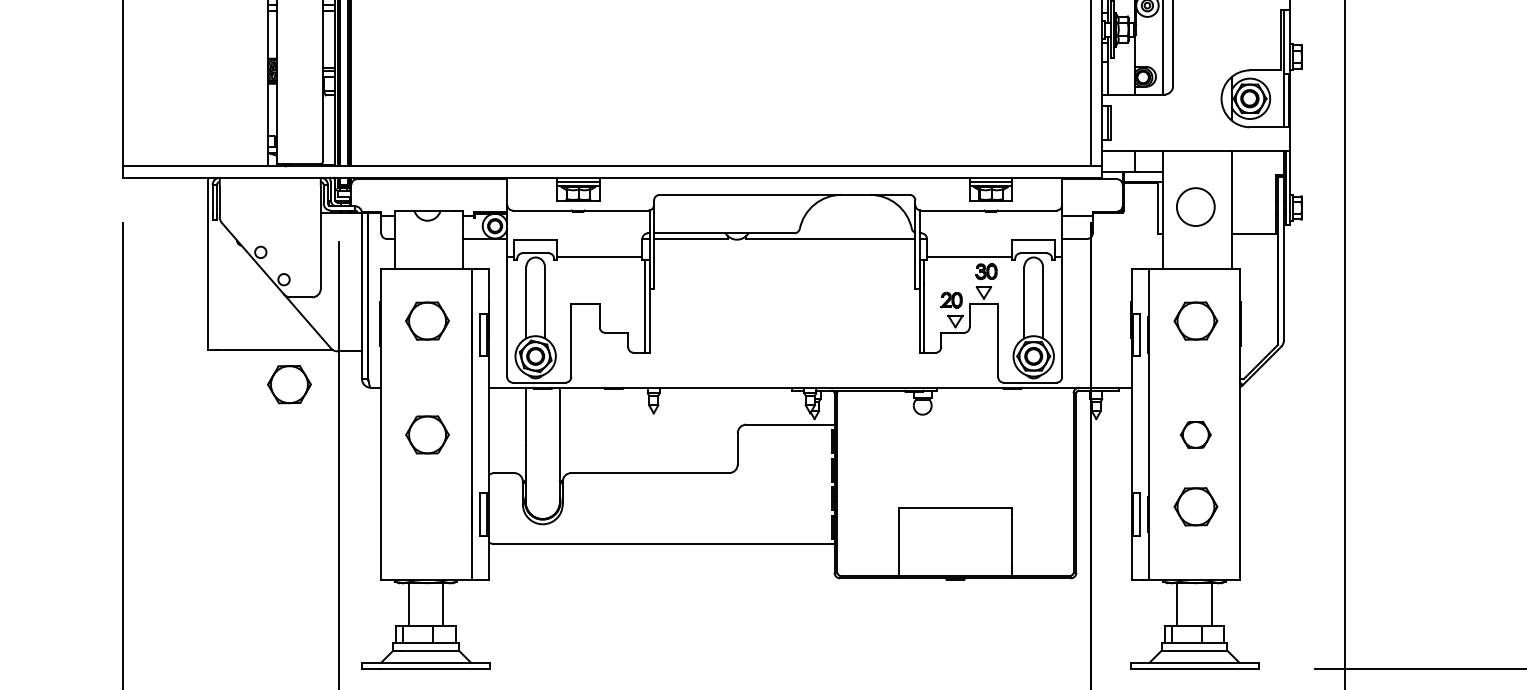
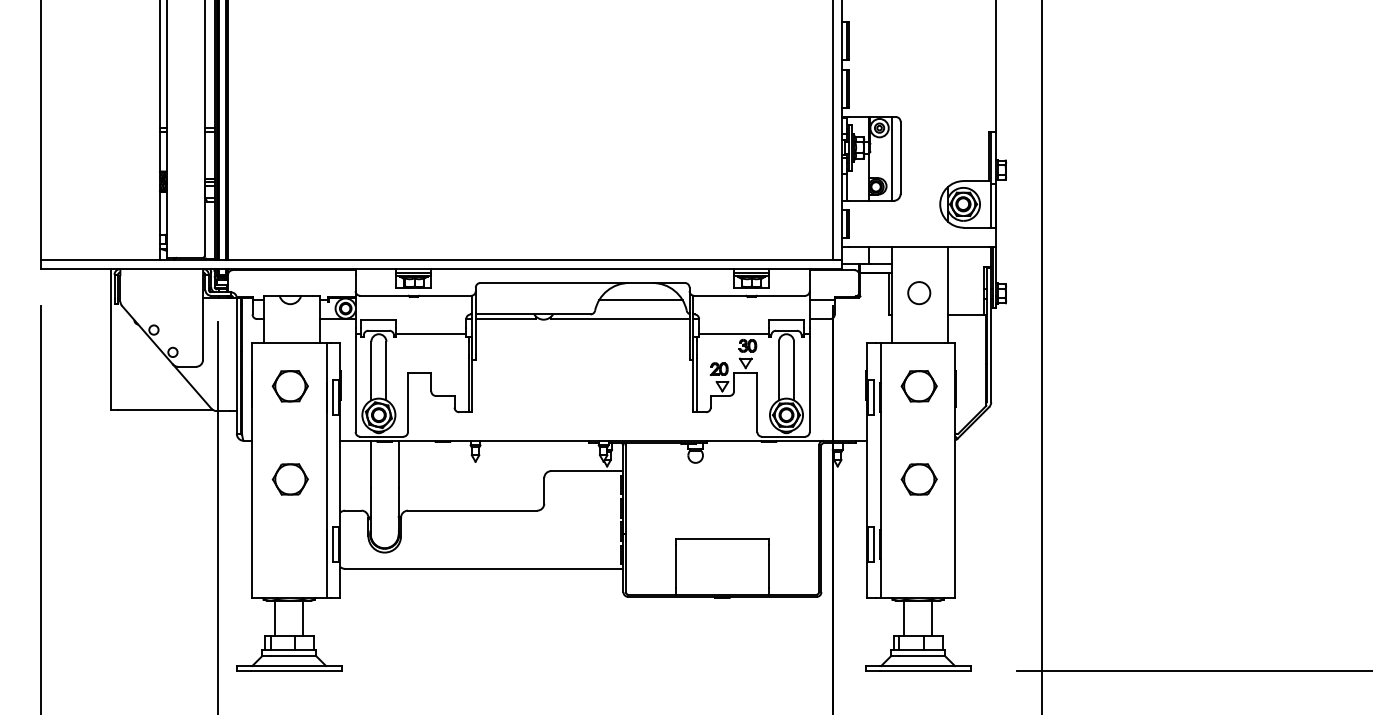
circle: (1196, 207) -> (919, 293), size x0.71
line: (855, 216) -> (640, 300), added
part: (288, 384) -> (176, 438), removed
part: (1195, 434) -> (918, 479), size x1.43
part: (1195, 507) -> (918, 538), removed

